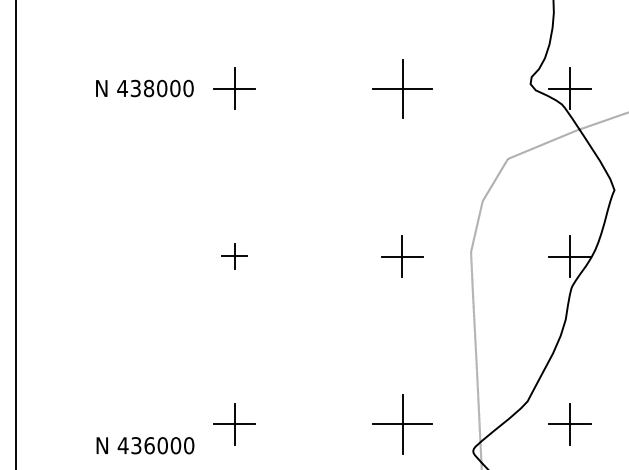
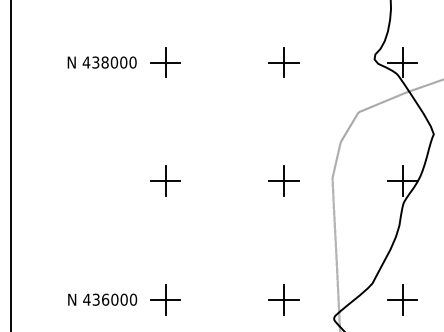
part: (401, 88) -> (283, 62), size x0.71
part: (234, 255) -> (165, 180), size x1.67
part: (401, 424) -> (283, 299), size x0.71
text: (145, 445) -> (102, 299), moved

